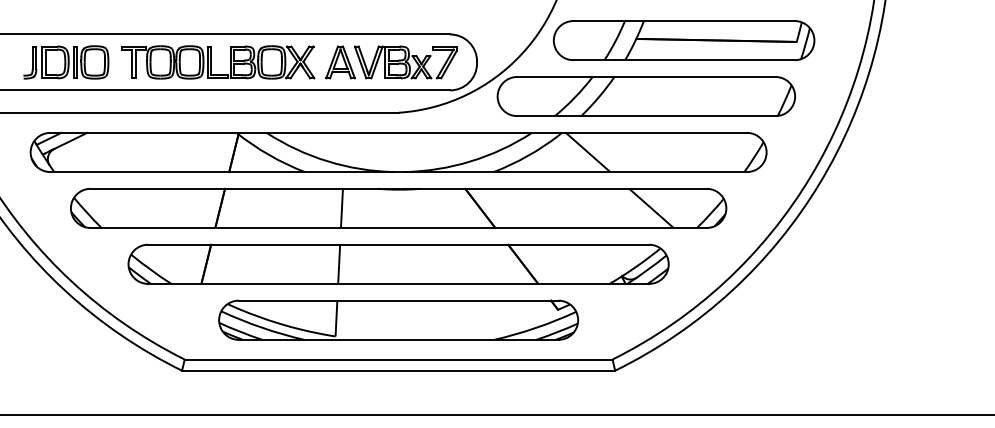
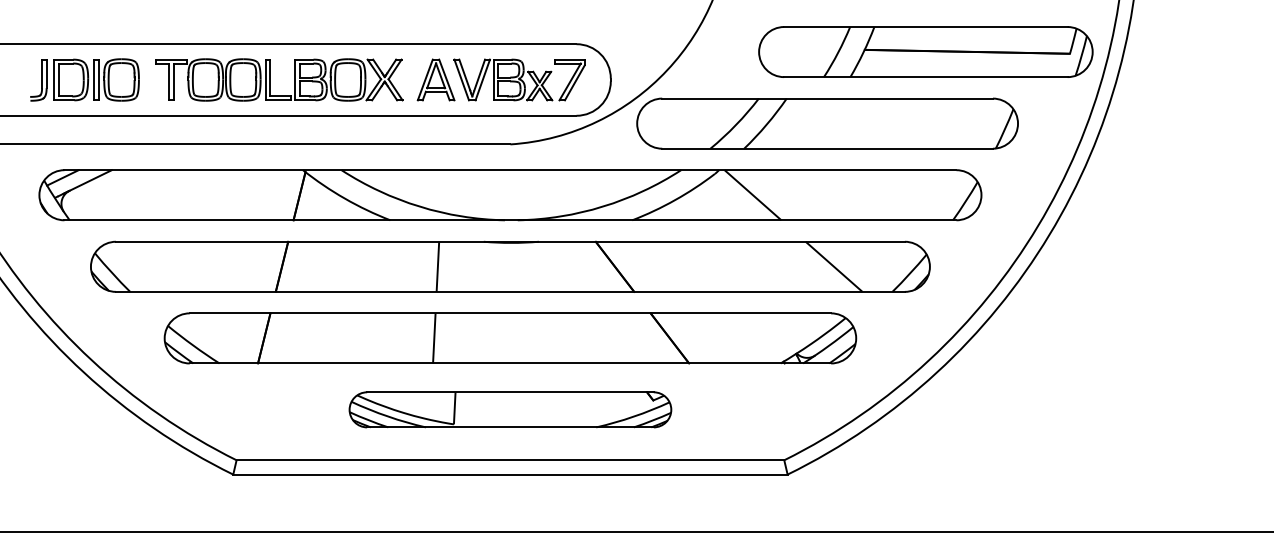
part: (683, 40) -> (925, 51), moved
part: (398, 319) -> (510, 409), size x0.7

